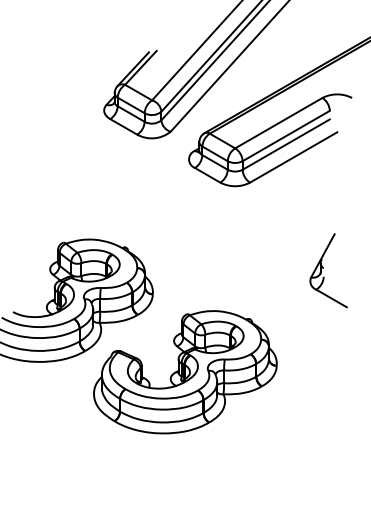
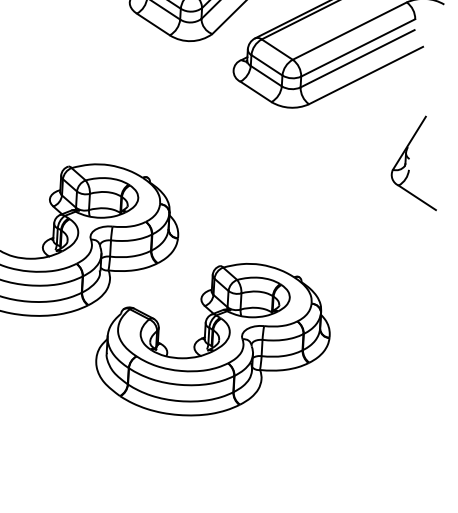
part: (328, 270) -> (415, 162), moved

